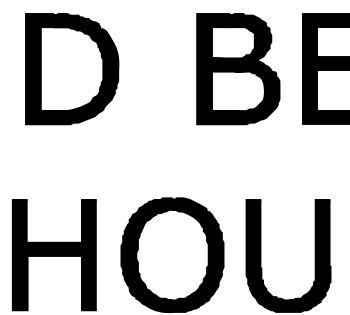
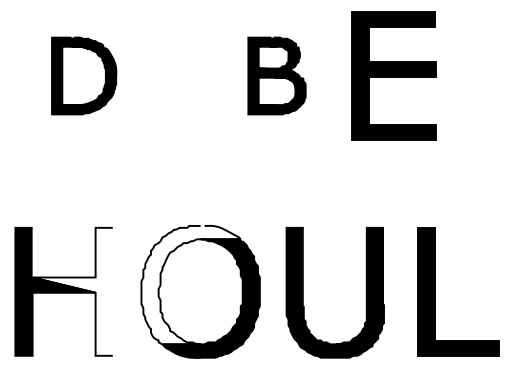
part: (71, 68) -> (83, 75), size x0.6
part: (237, 68) -> (276, 75), size x0.6
fill: (163, 248) -> (190, 284), removed
fill: (62, 254) -> (72, 291), removed

